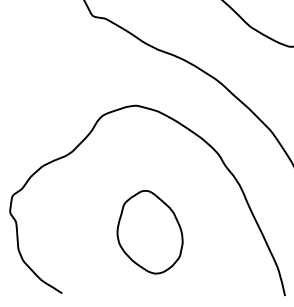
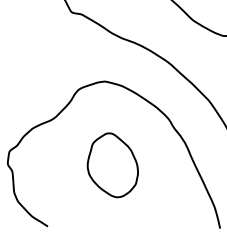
part: (149, 232) -> (112, 165), moved

